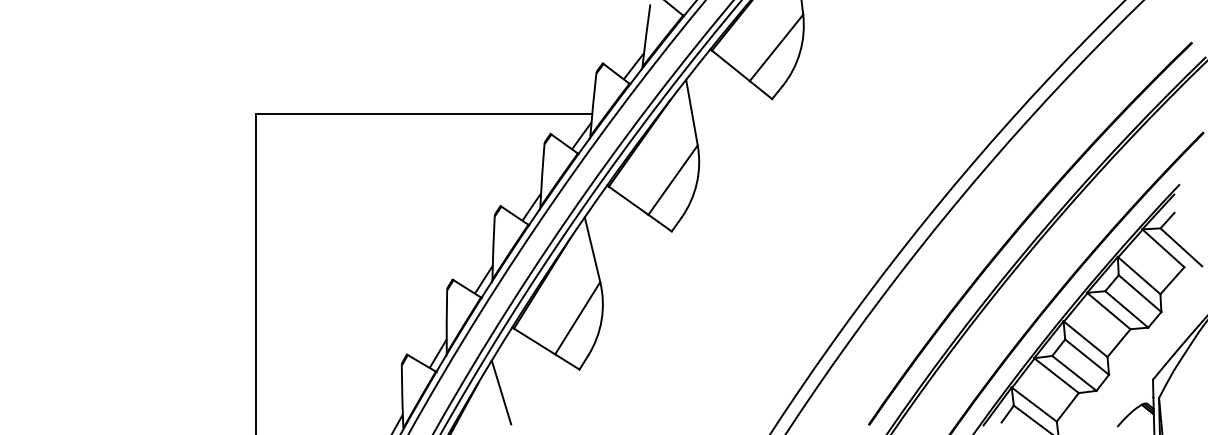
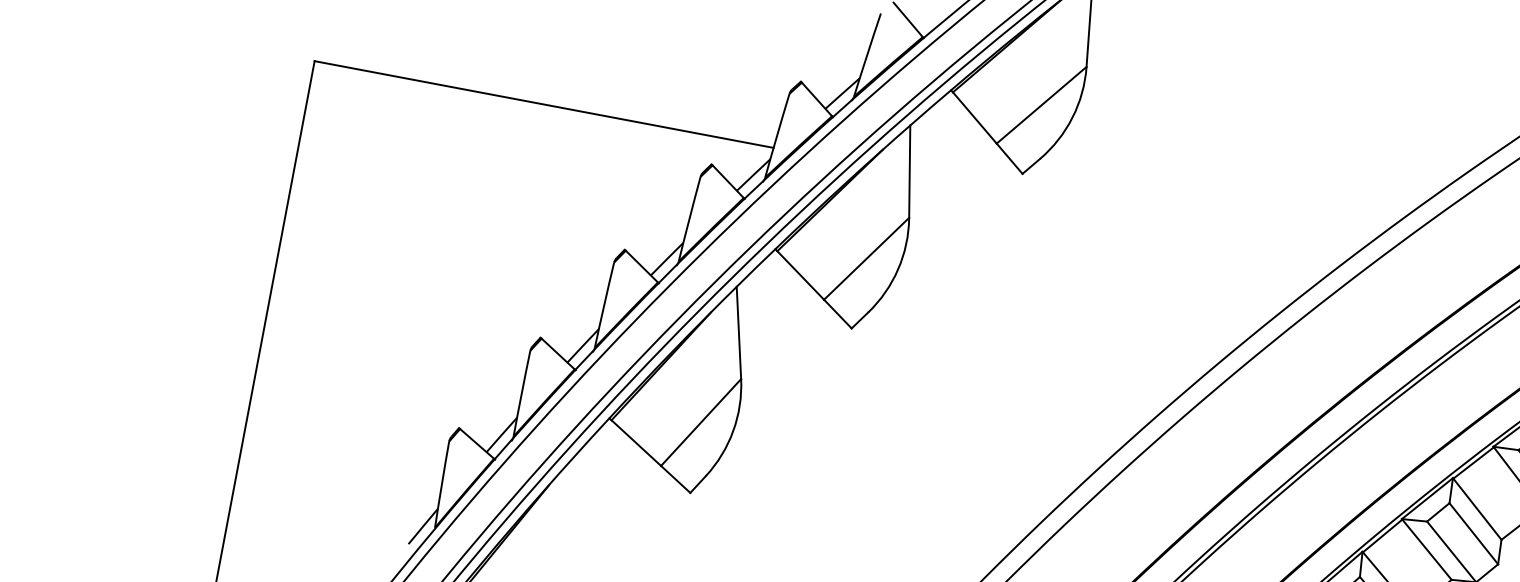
line: (501, 392) -> (578, 504), removed

